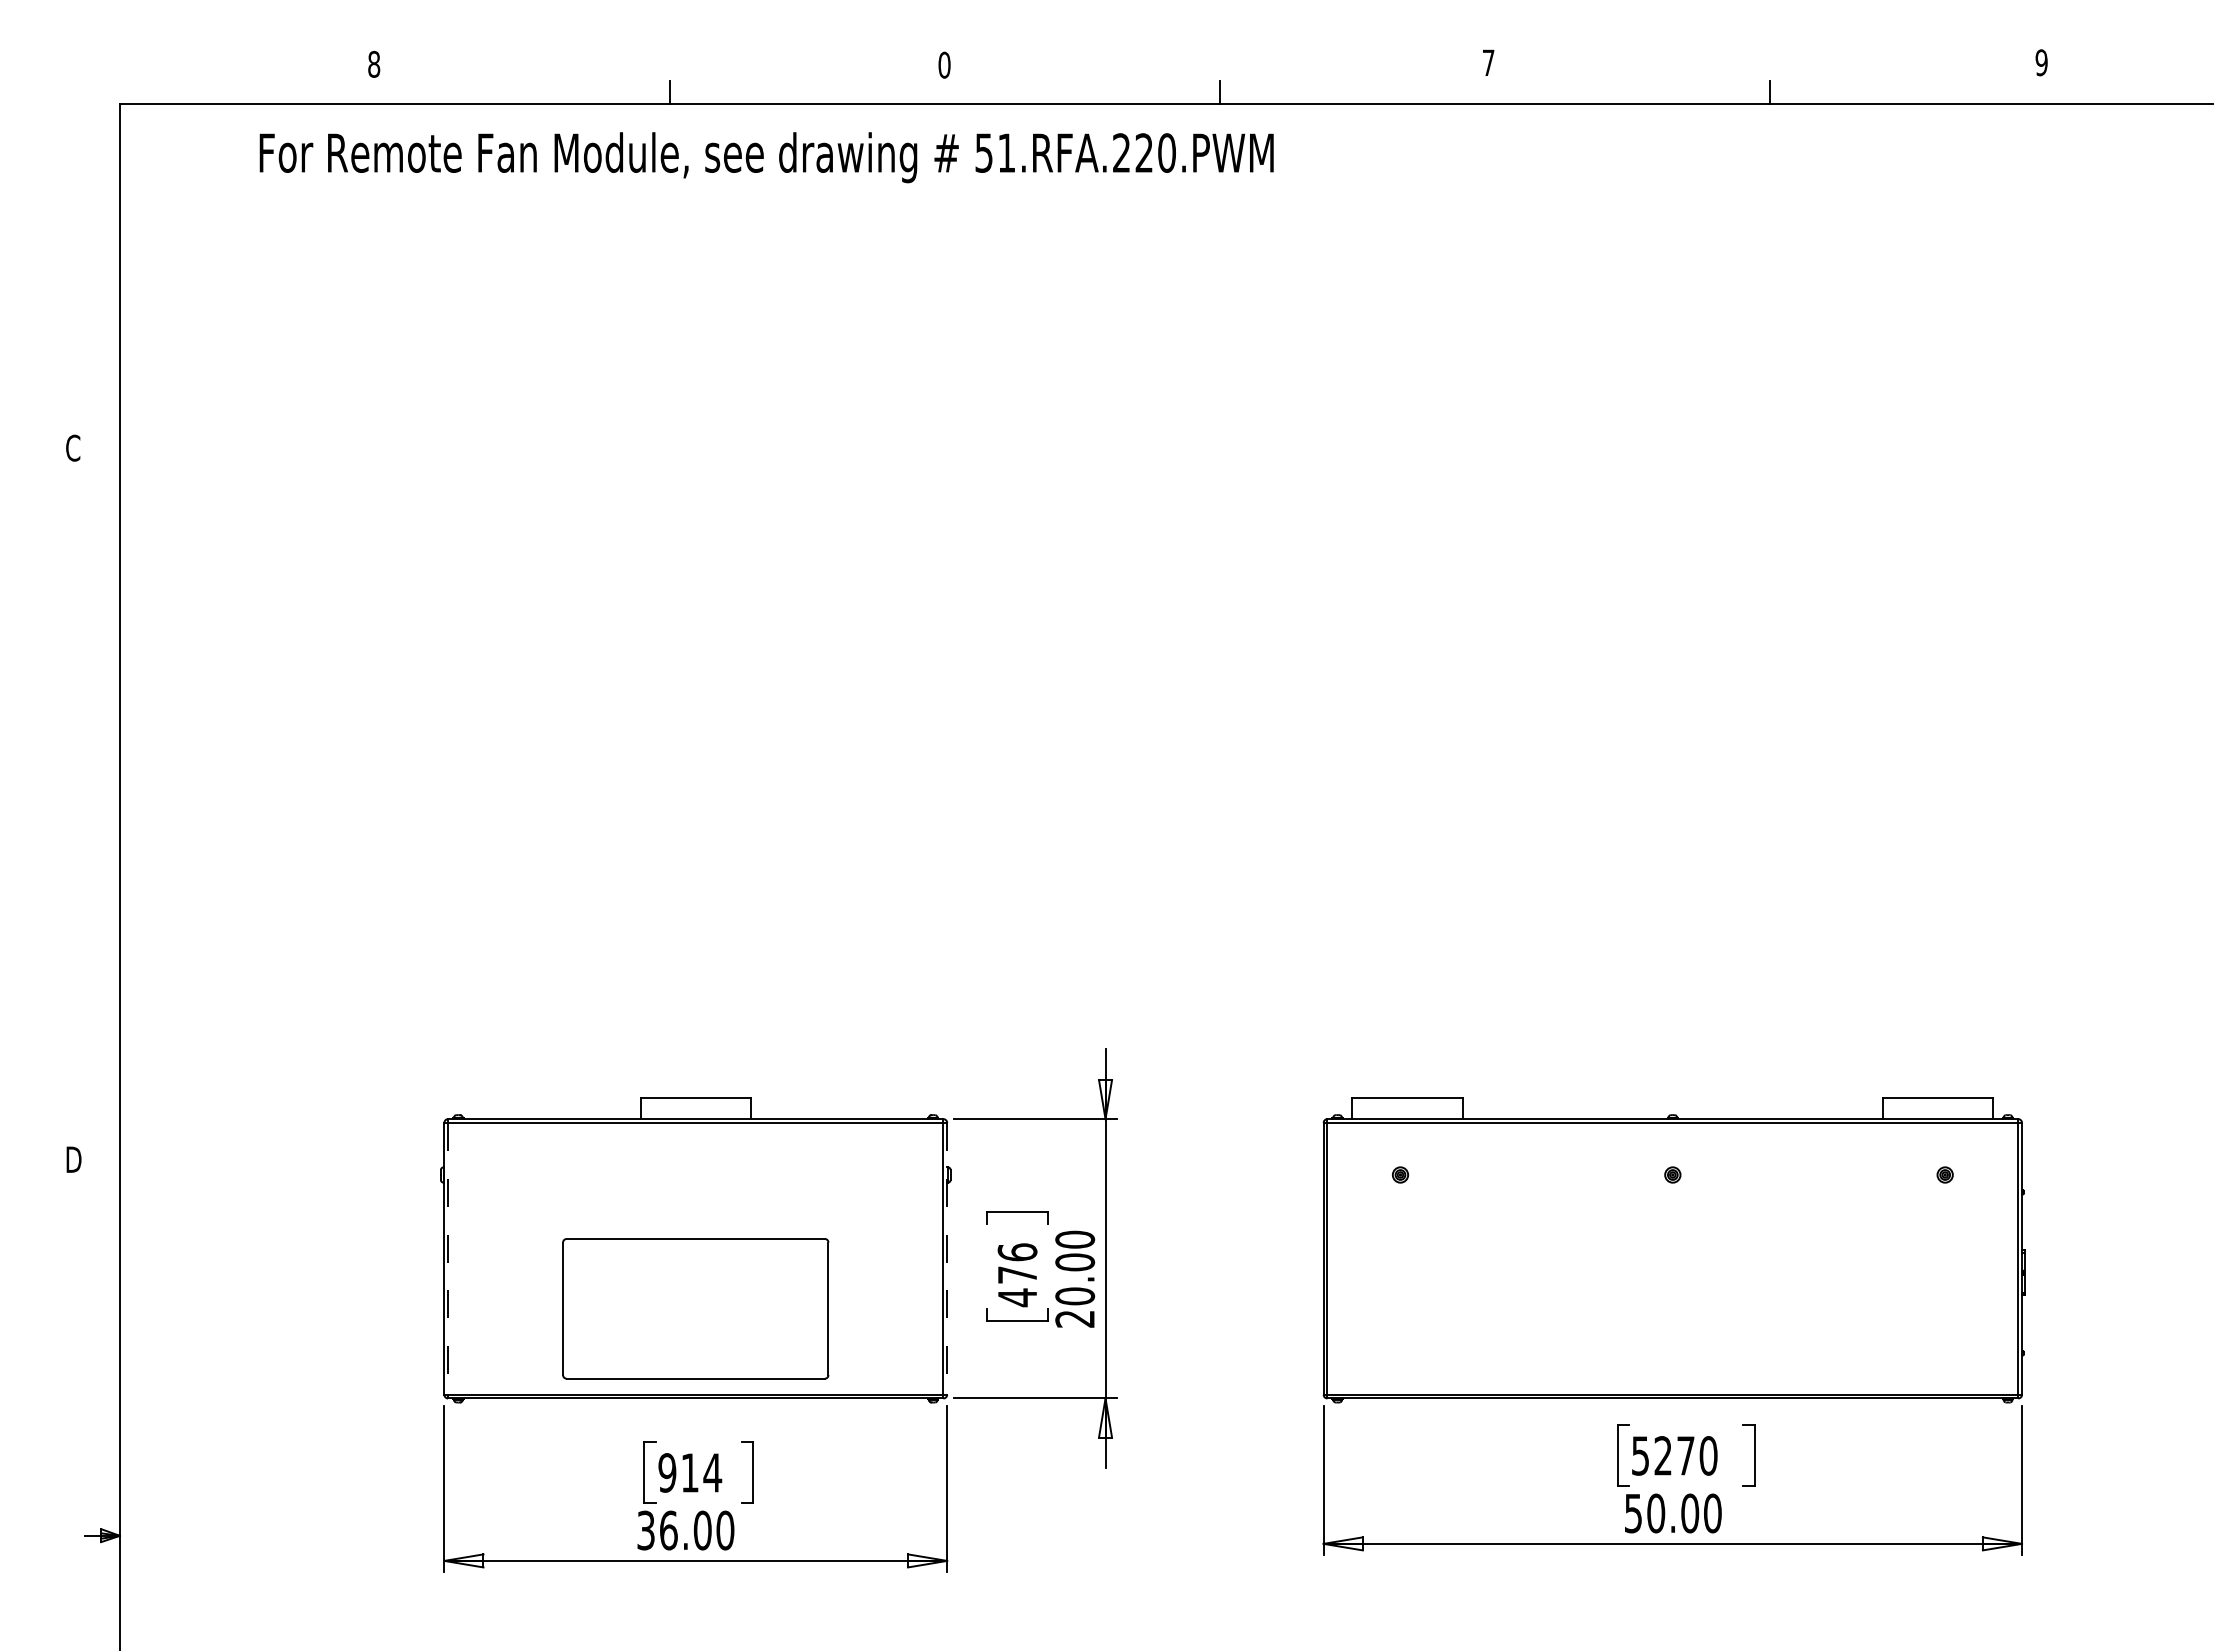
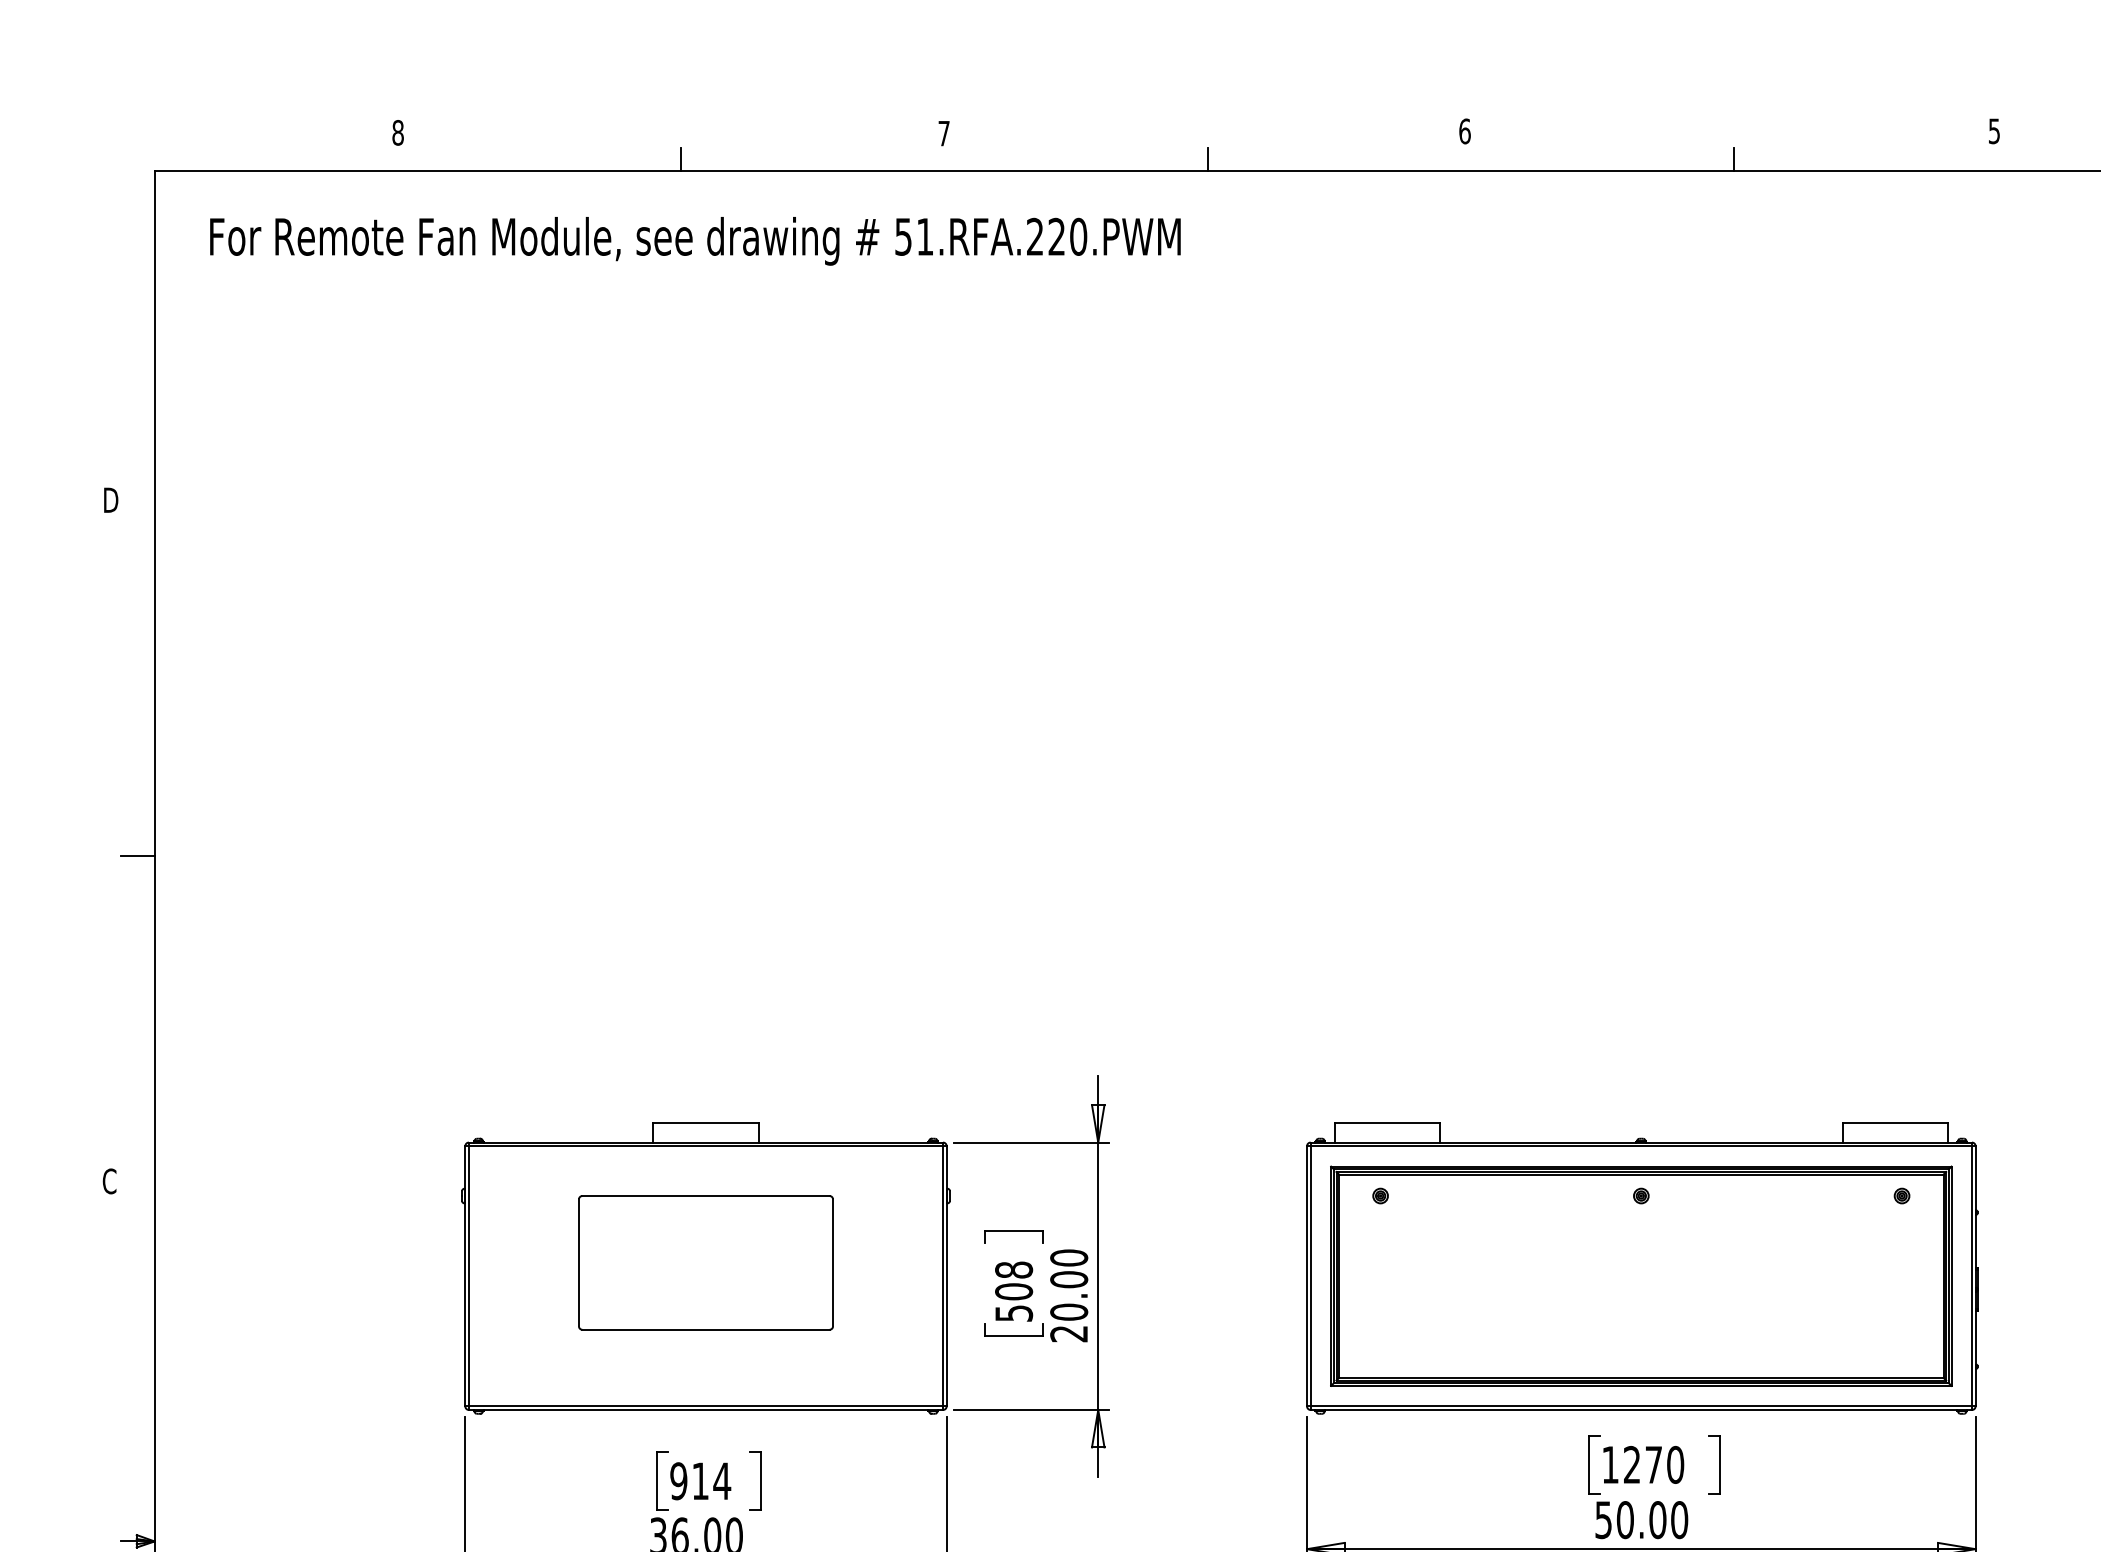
text: (1488, 62) -> (1464, 131), 7 -> 6
text: (2041, 62) -> (1994, 131), 9 -> 5
text: (944, 64) -> (944, 132), 0 -> 7
text: (766, 157) -> (695, 241), moved
text: (73, 447) -> (110, 499), C -> D
line: (102, 820) -> (138, 856), added
text: (73, 1159) -> (110, 1181), D -> C
line: (448, 1258) -> (469, 1275), dashed -> solid
line: (947, 1258) -> (946, 1275), dashed -> solid
part: (1672, 1258) -> (1641, 1275), added
text: (1017, 1275) -> (1013, 1292), 476 -> 508
part: (695, 1308) -> (705, 1262), moved
text: (1640, 1455) -> (1610, 1464), 5270 -> 1270

